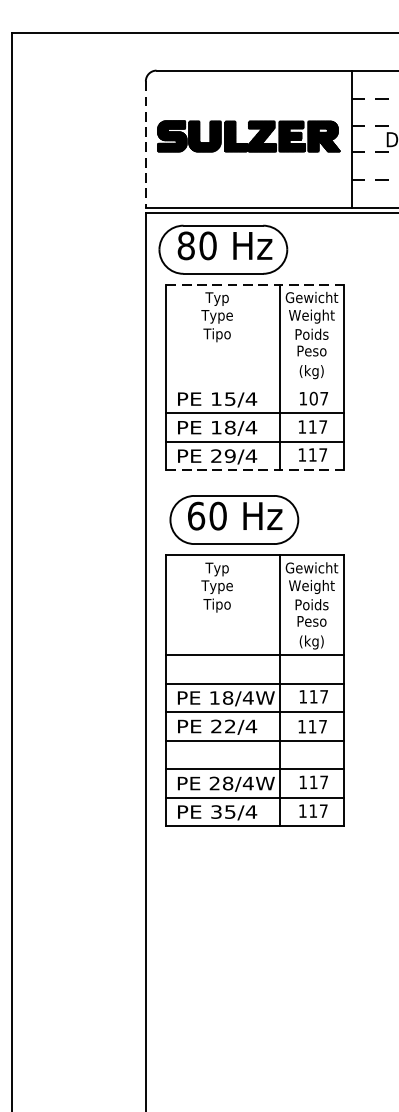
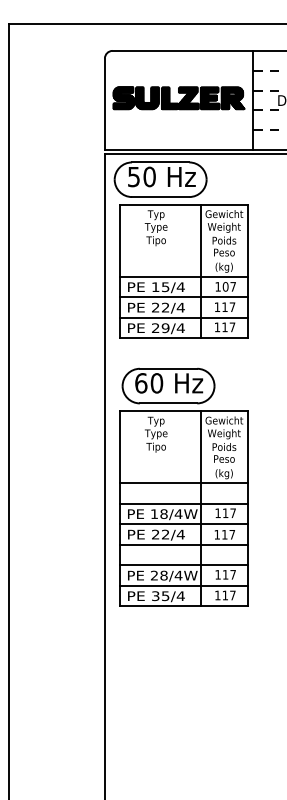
line: (145, 145) -> (104, 104), dashed -> solid
text: (185, 245) -> (133, 176), 80 -> 50
line: (255, 285) -> (183, 205), dashed -> solid
line: (255, 384) -> (183, 276), added
text: (223, 427) -> (160, 307), 18/4 -> 22/4
line: (255, 470) -> (183, 338), dashed -> solid
part: (255, 659) -> (183, 486), moved

